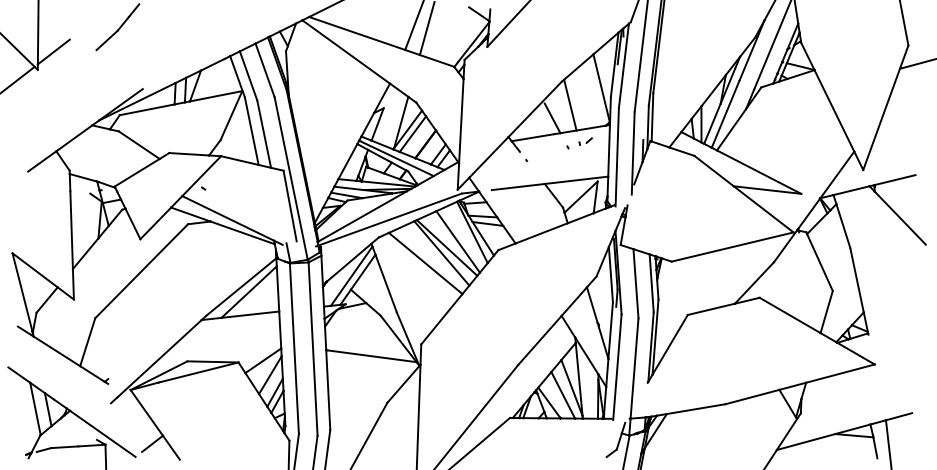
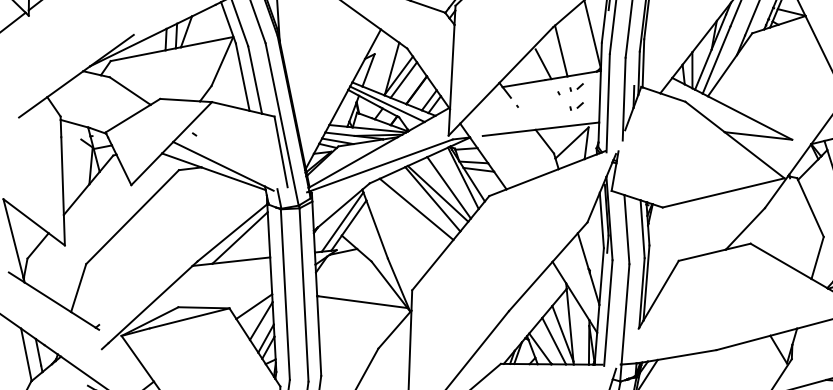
part: (585, 160) -> (576, 106), added

